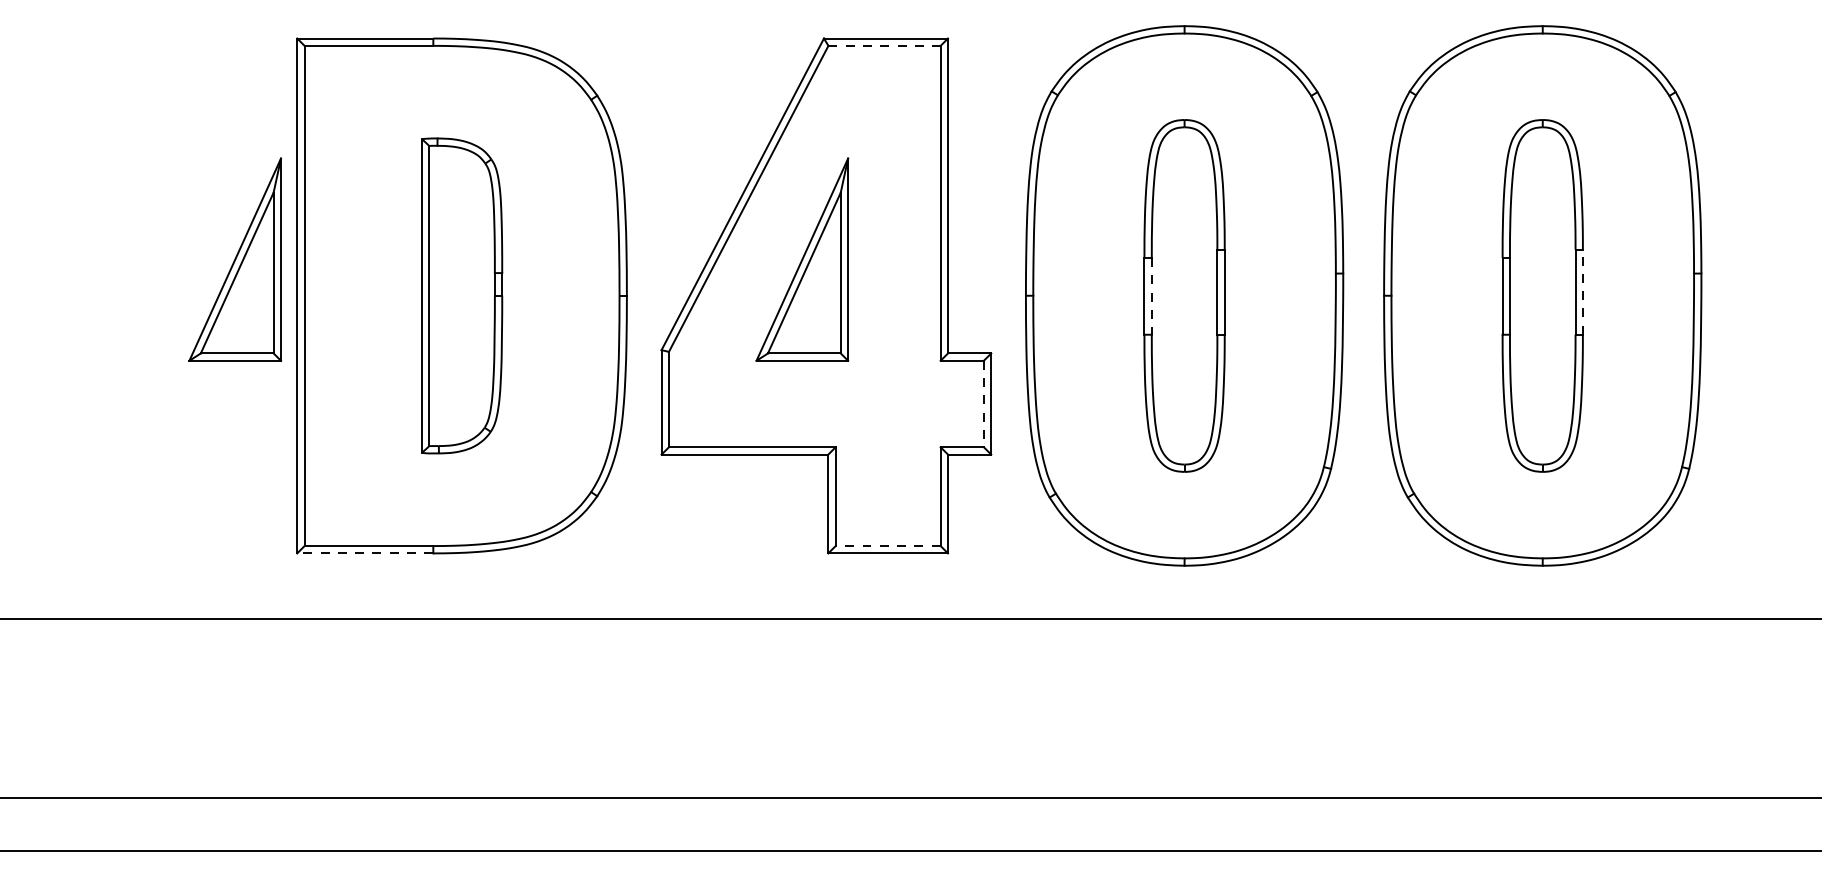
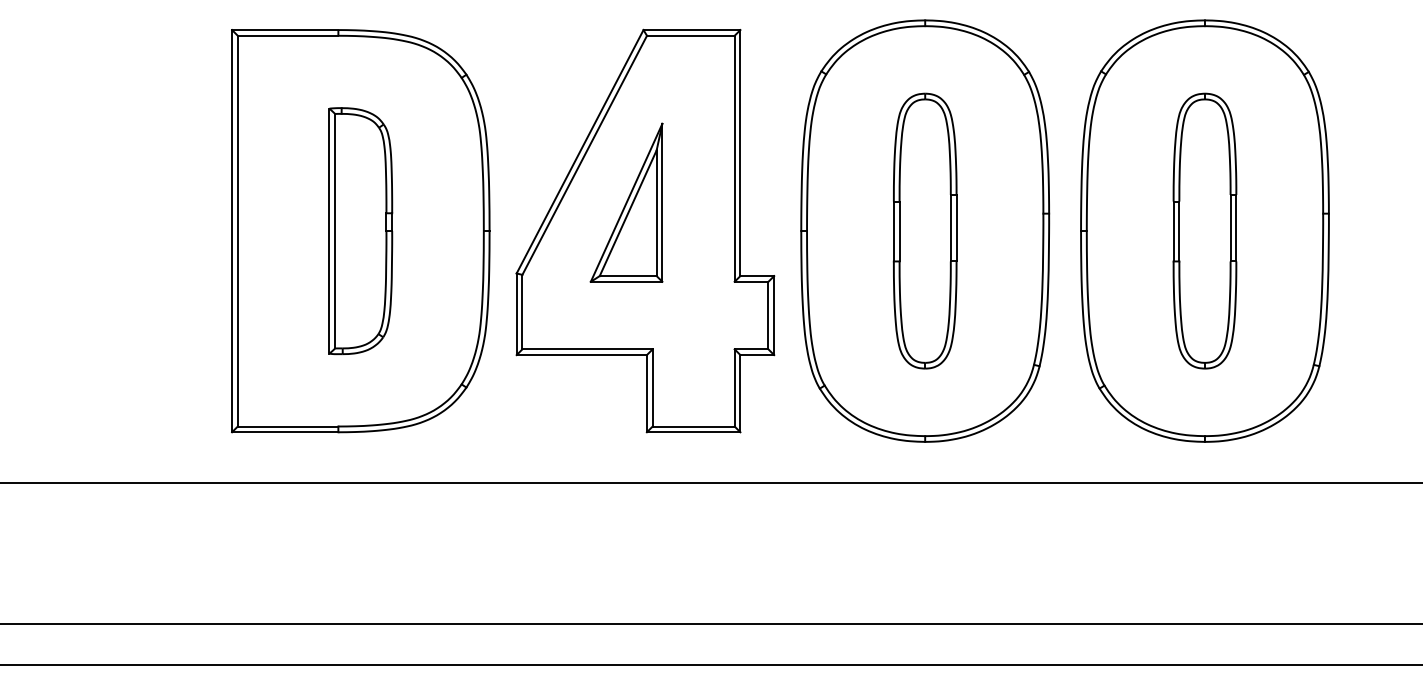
line: (884, 45) -> (690, 35), dashed -> solid
part: (235, 259) -> (183, 202), removed
line: (1583, 291) -> (1236, 227), dashed -> solid
line: (1151, 296) -> (899, 231), dashed -> solid
line: (983, 403) -> (768, 315), dashed -> solid
line: (887, 546) -> (693, 426), dashed -> solid
line: (364, 553) -> (284, 432), dashed -> solid

